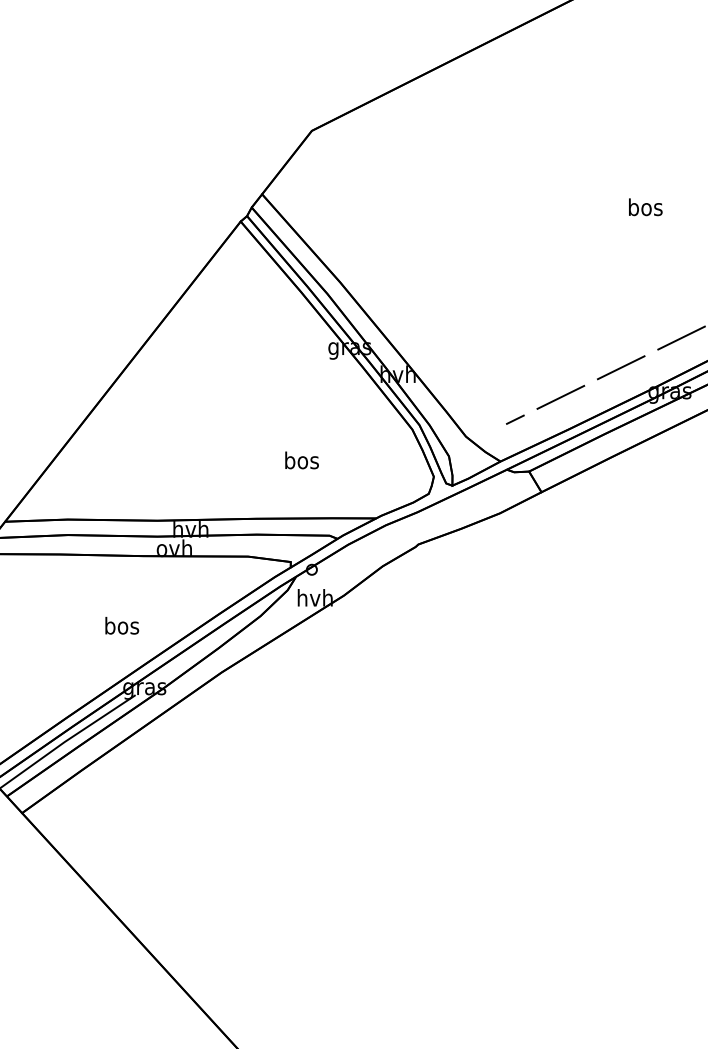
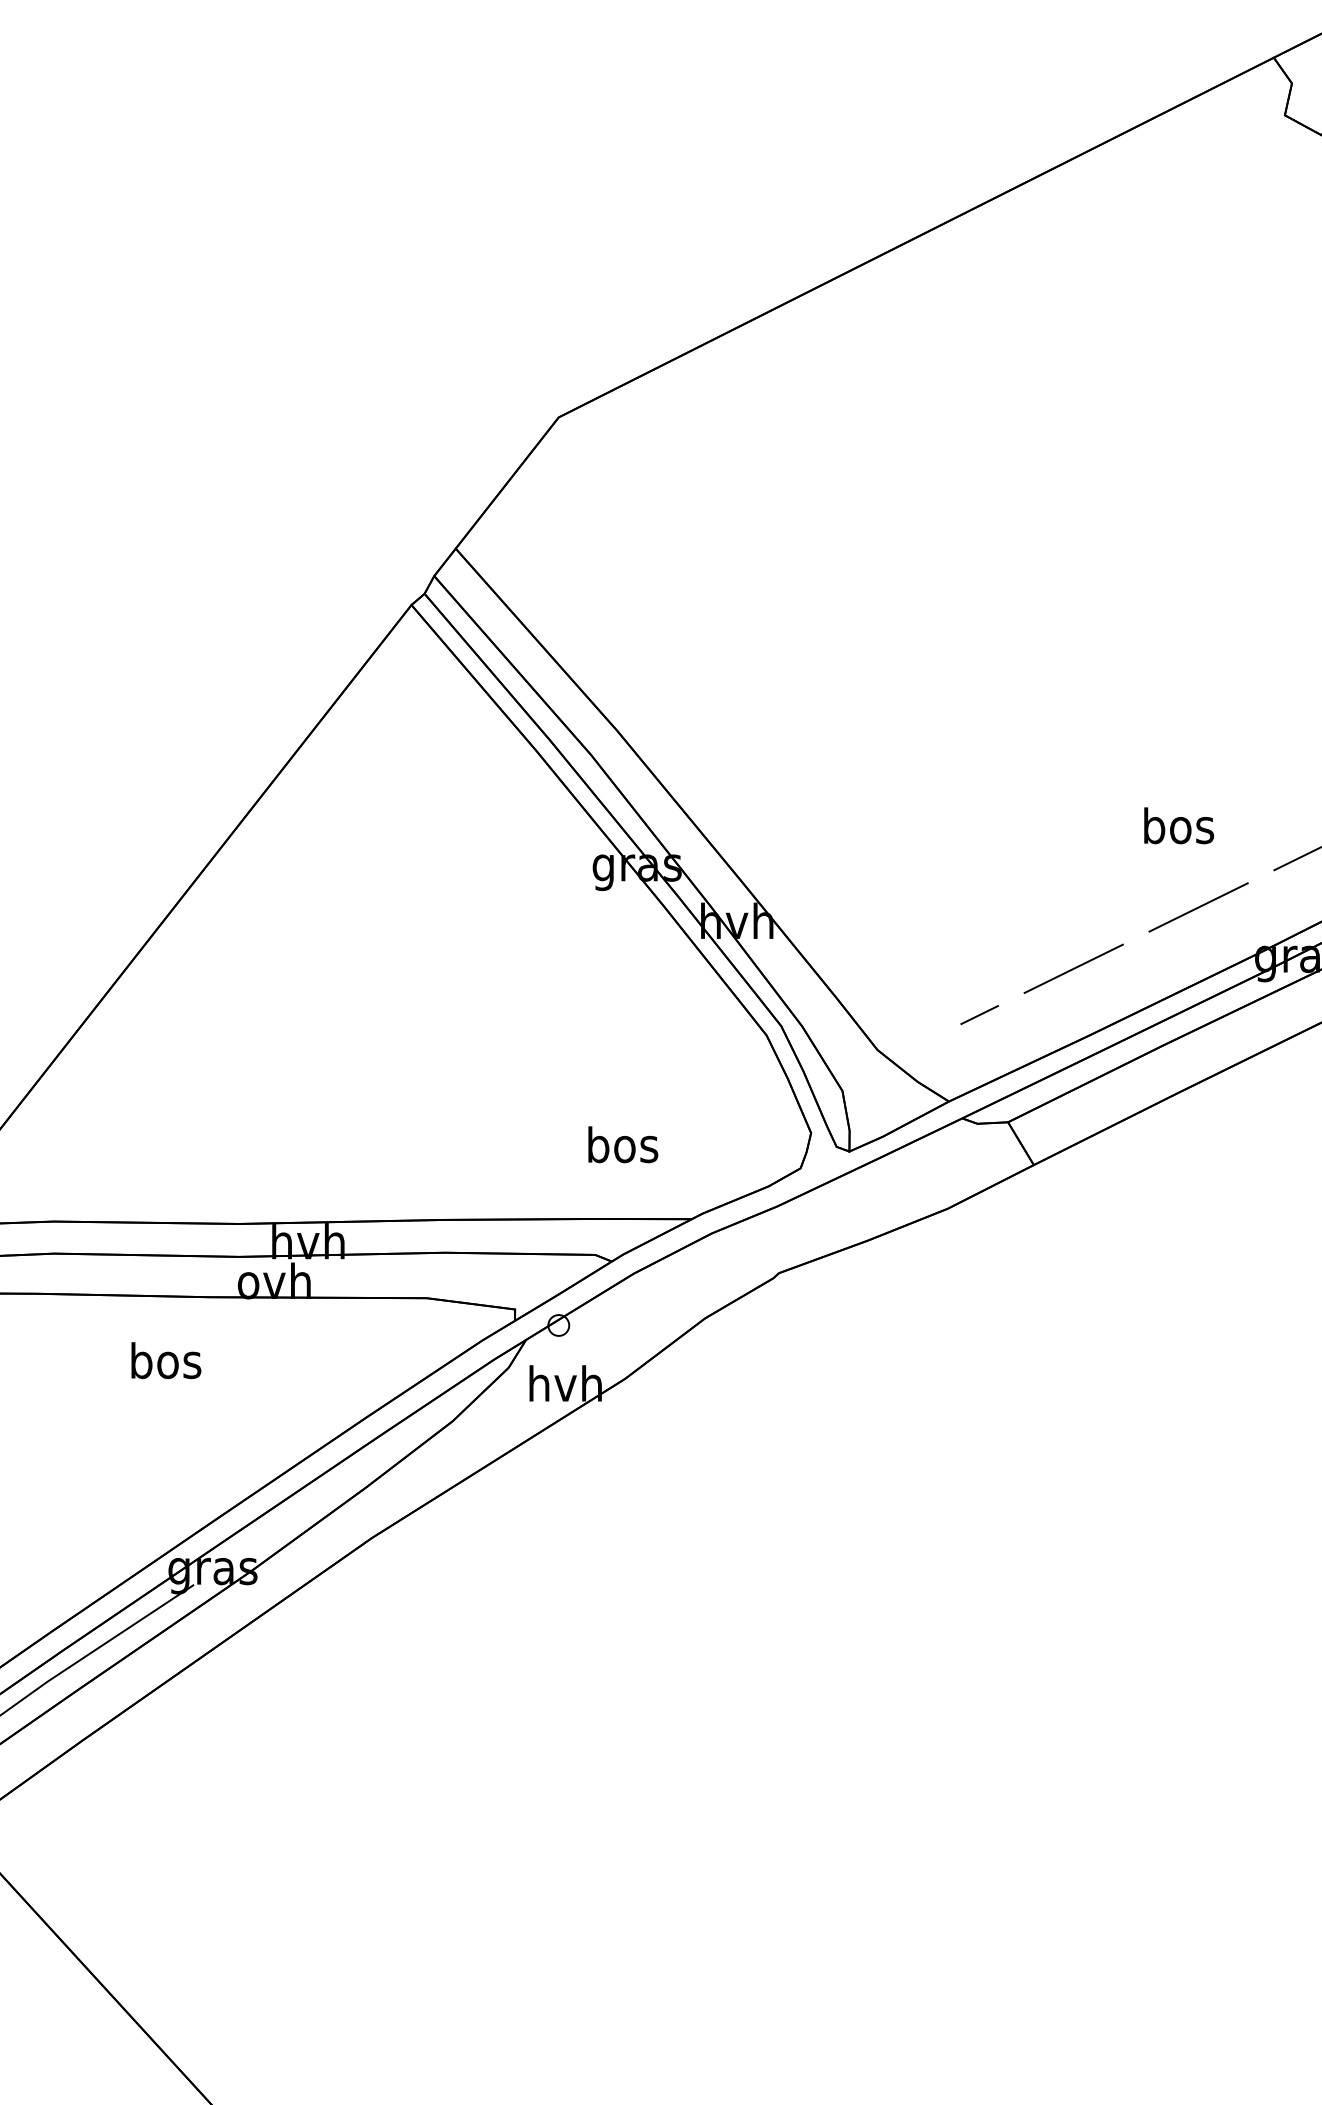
text: (645, 207) -> (1178, 826), moved
text: (301, 460) -> (622, 1144), moved
text: (122, 625) -> (166, 1360), moved

